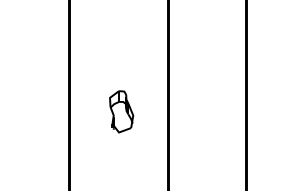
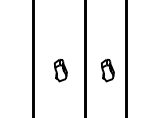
part: (210, 111) -> (107, 70), added

